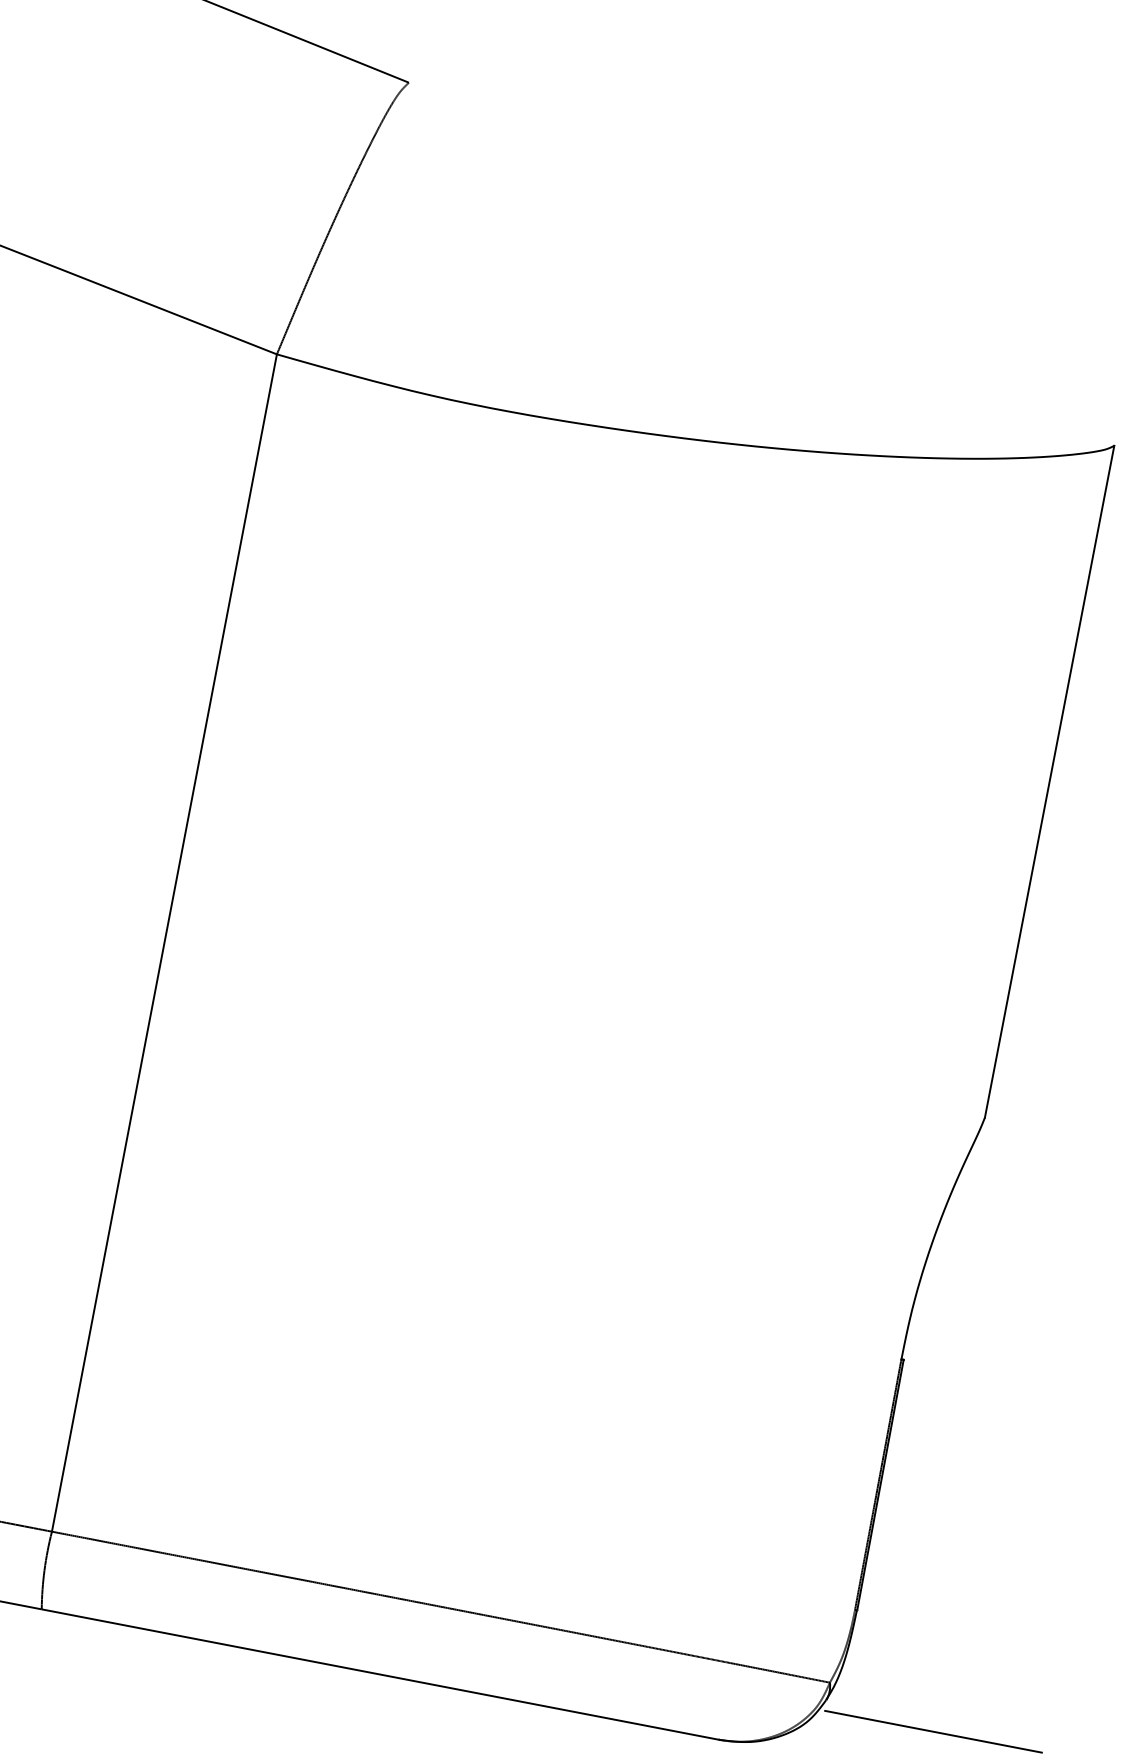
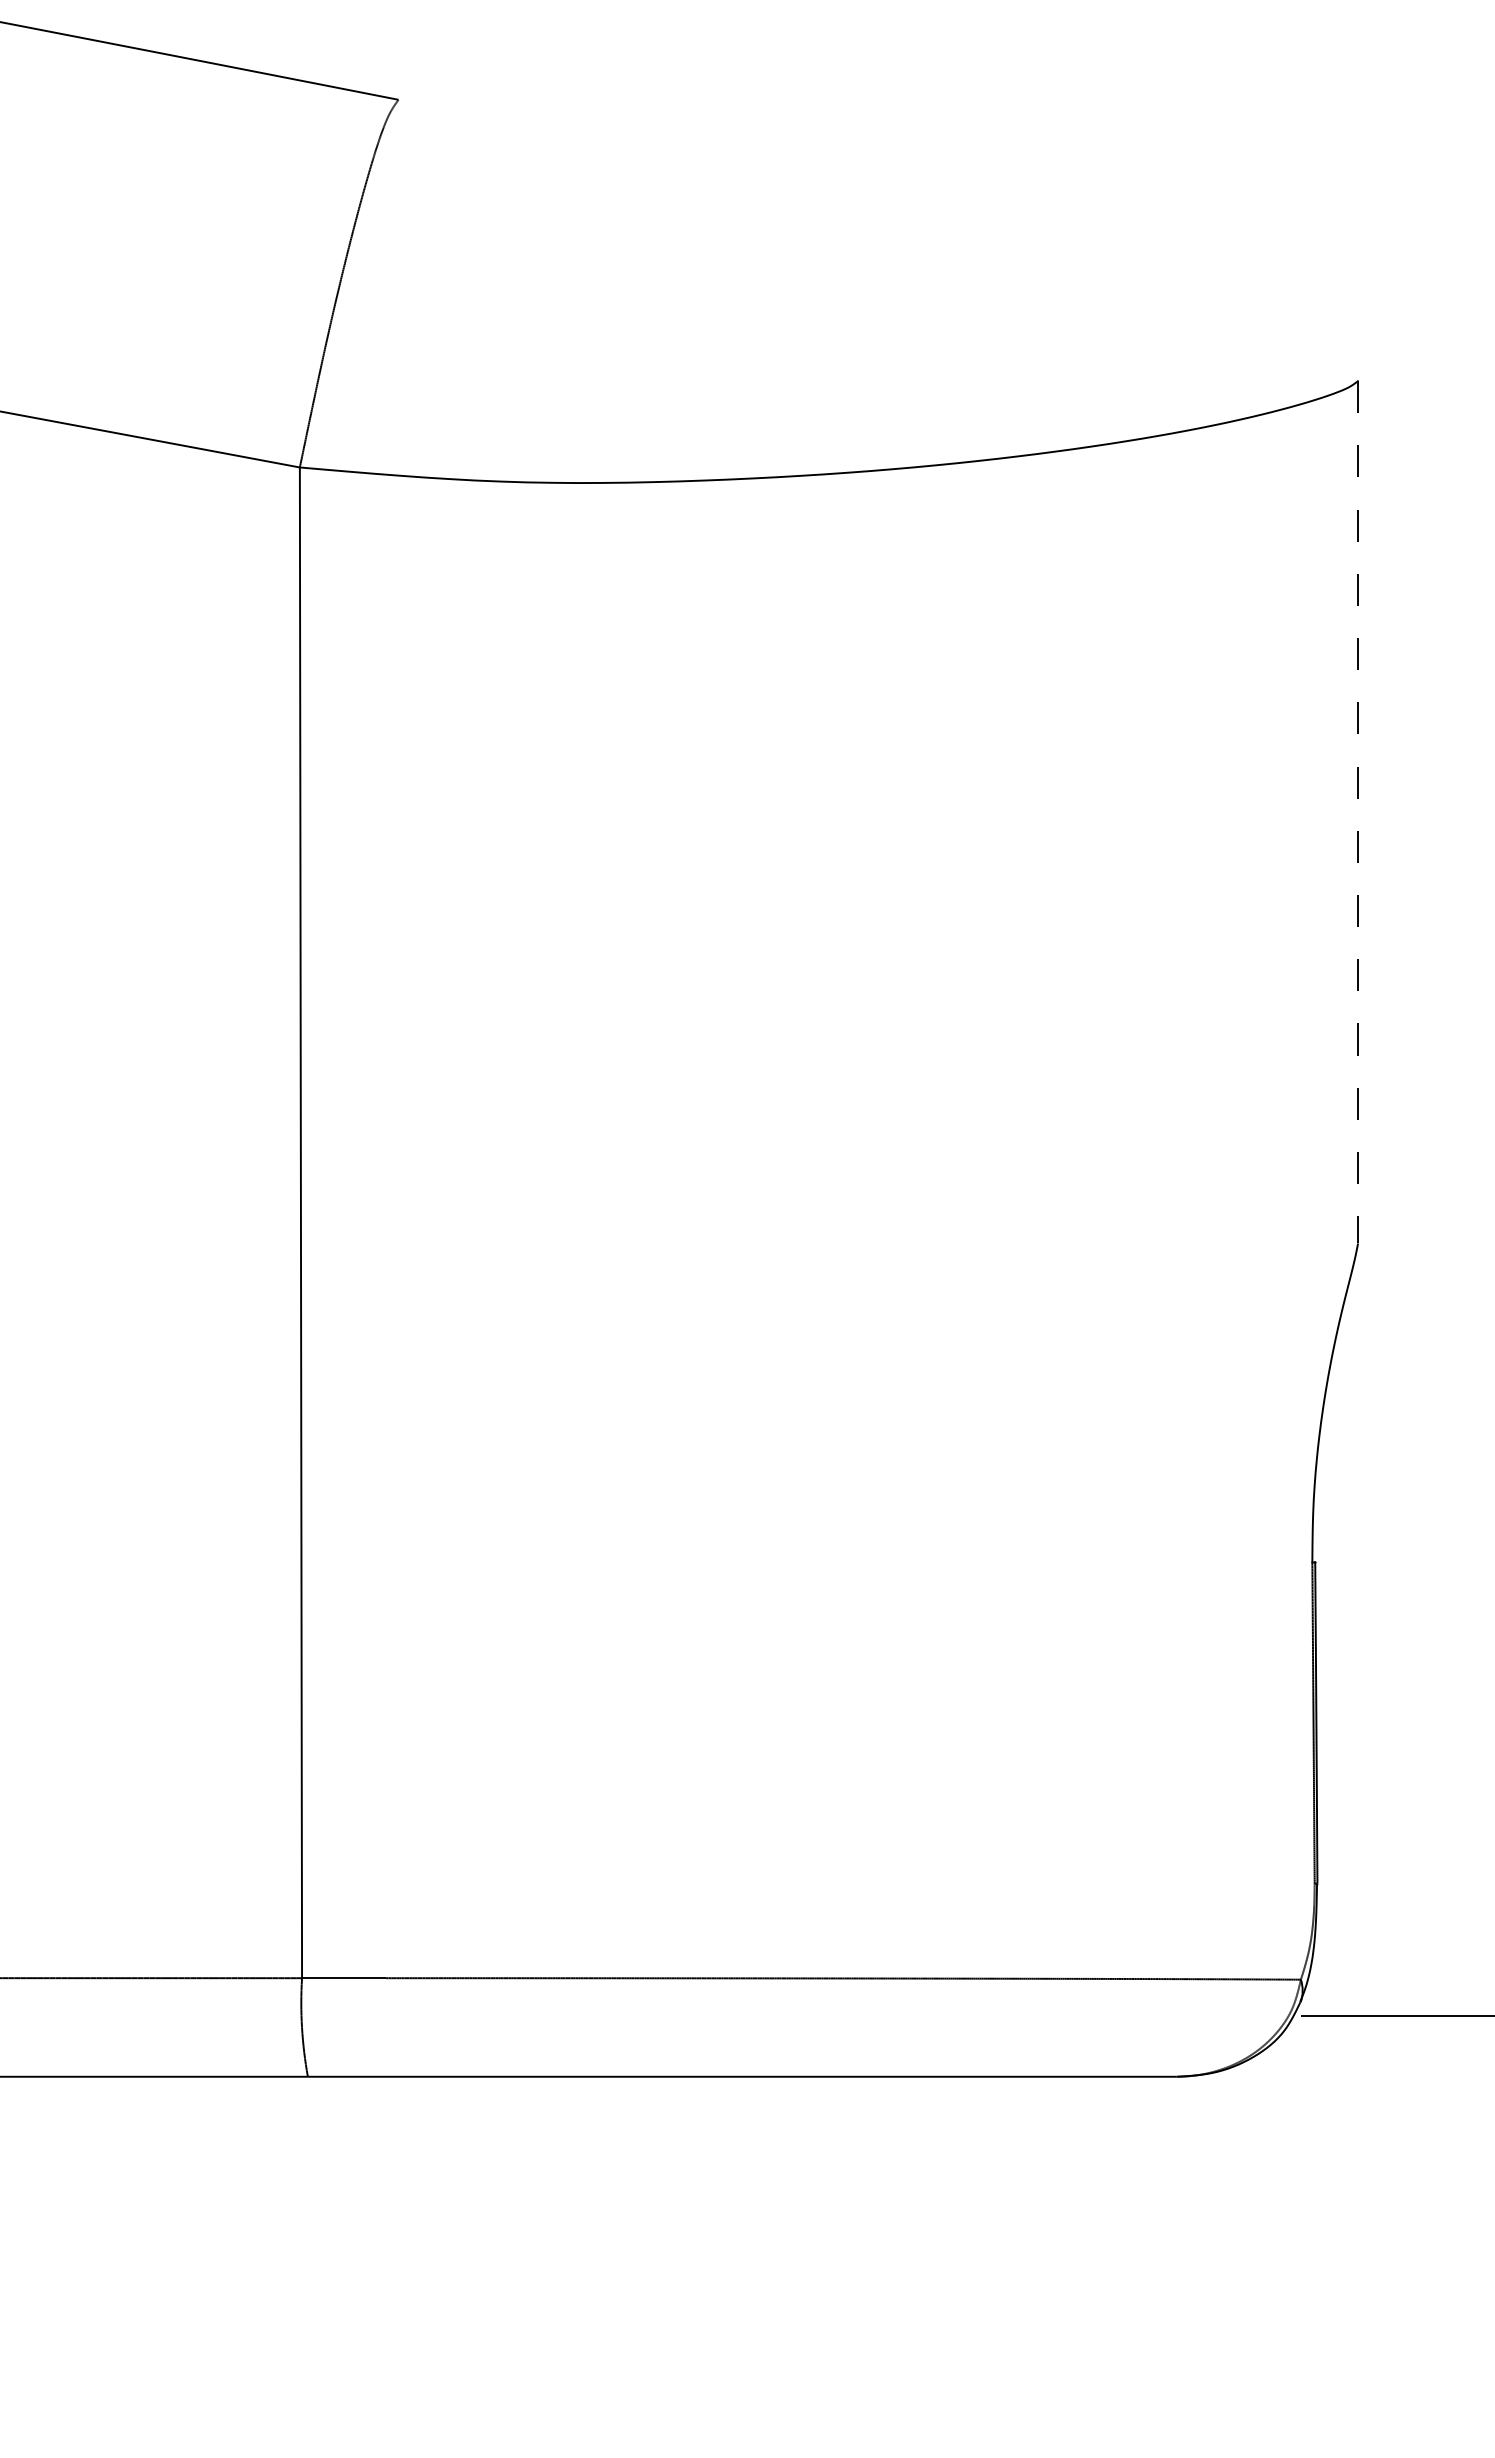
line: (1049, 781) -> (1358, 812), solid -> dashed

